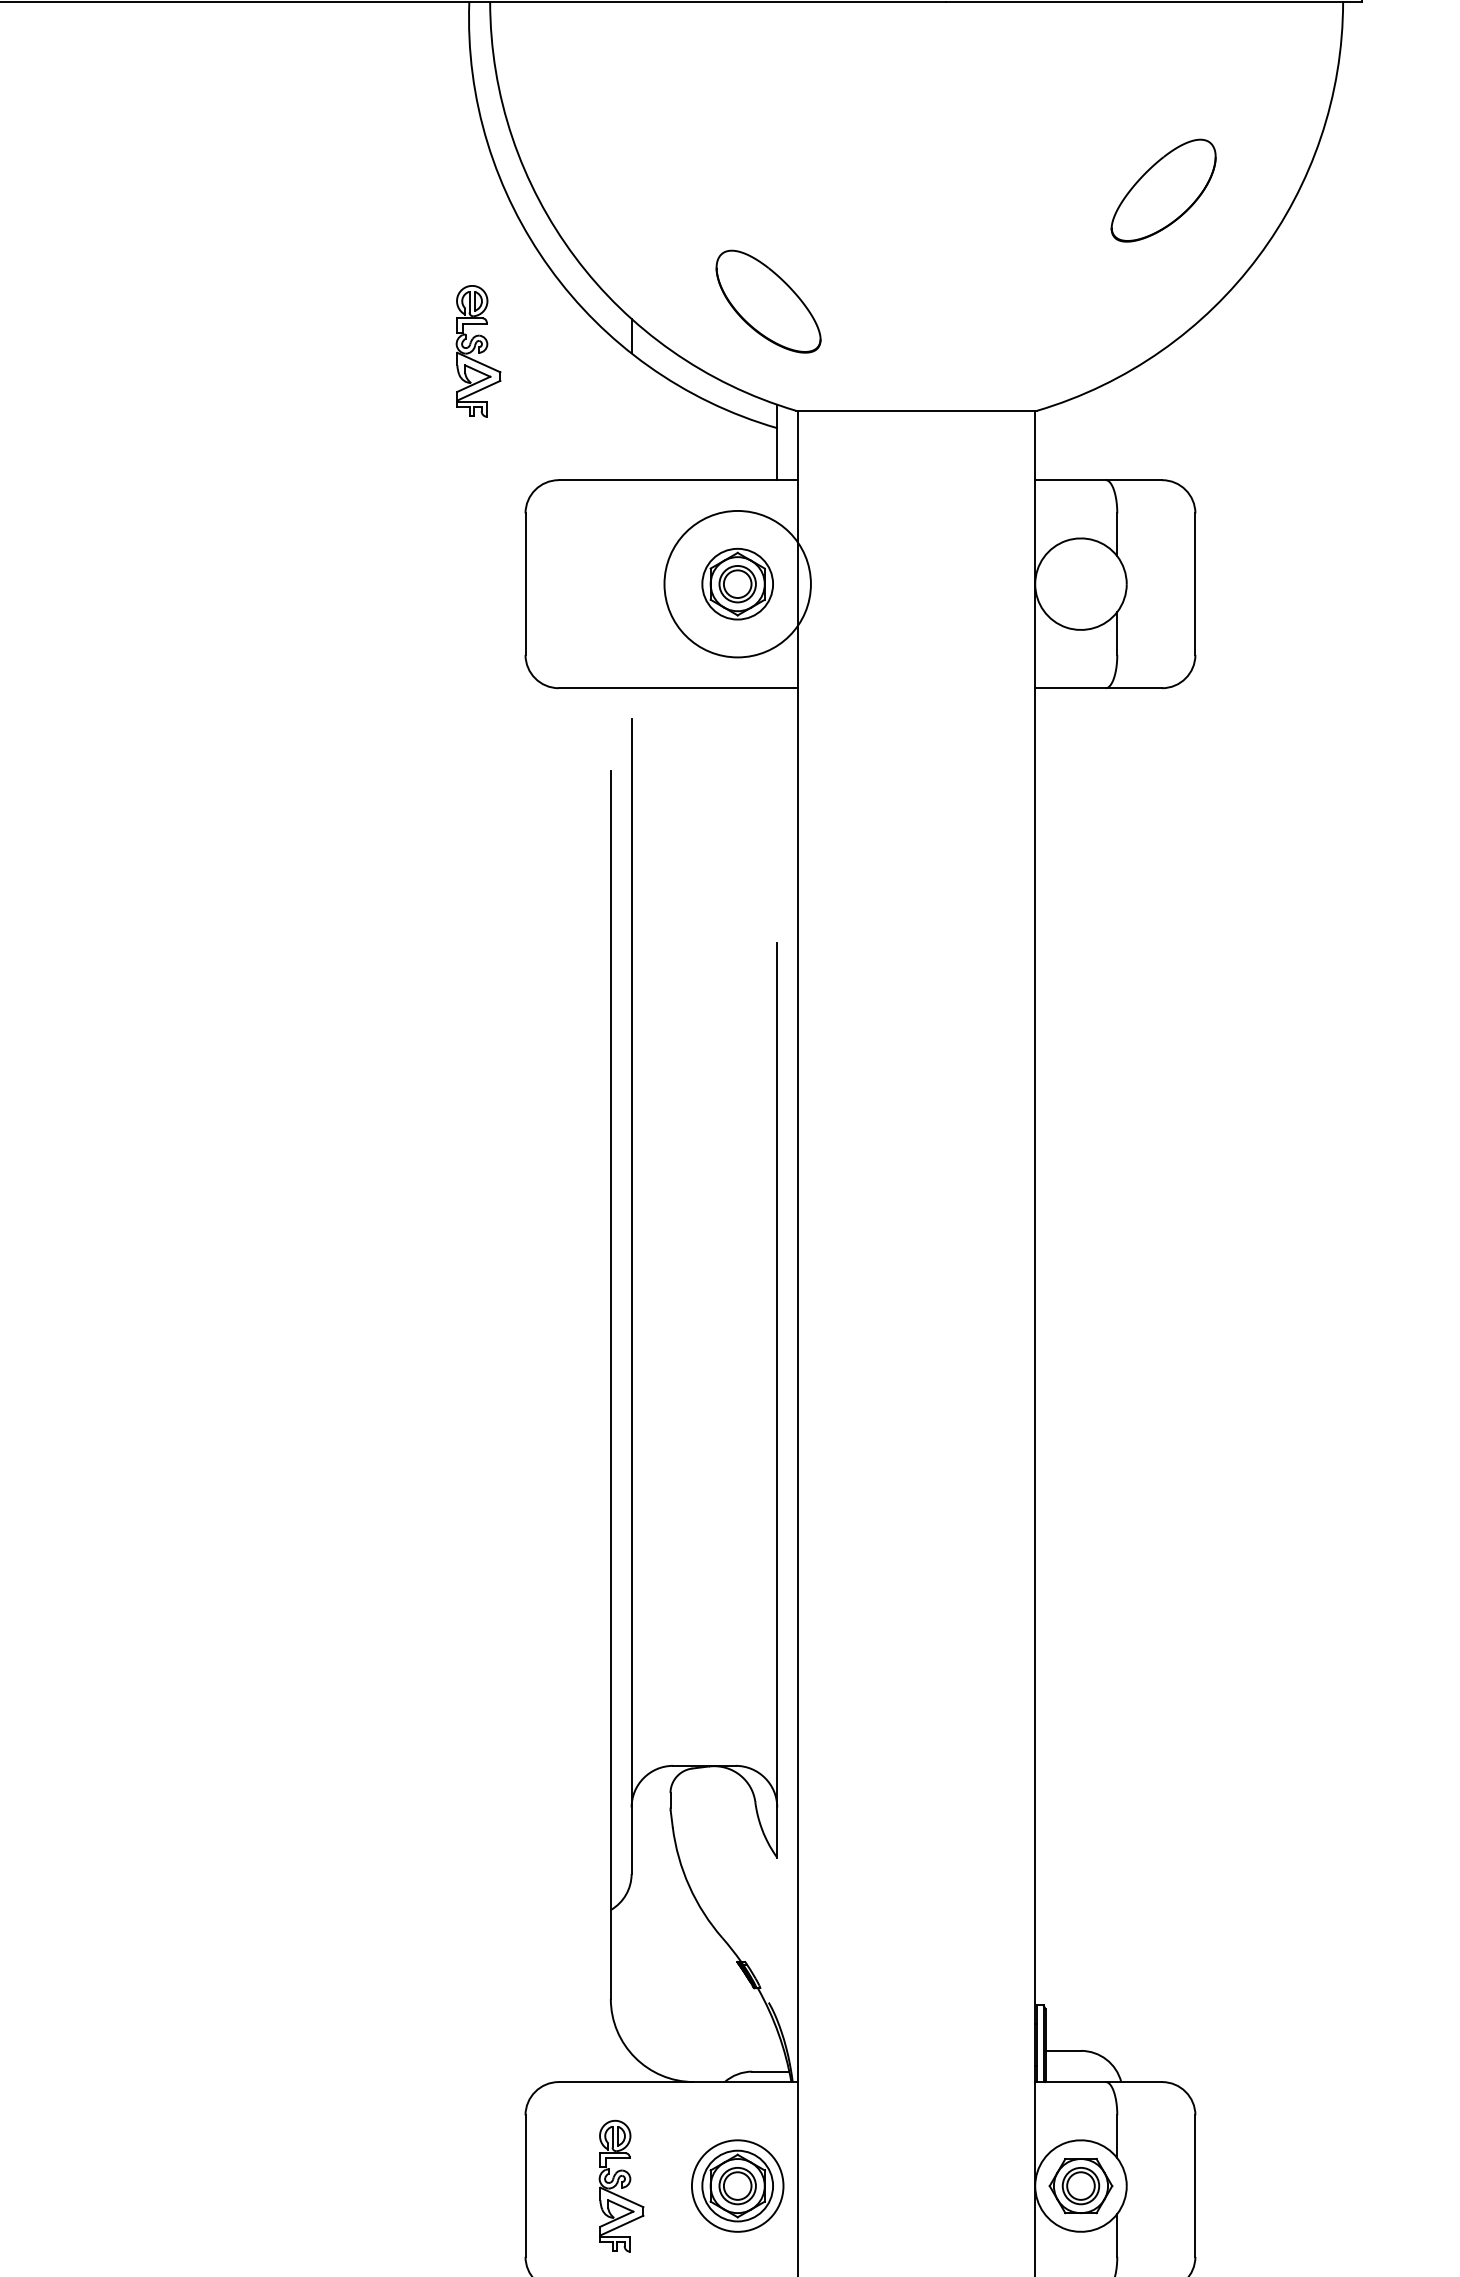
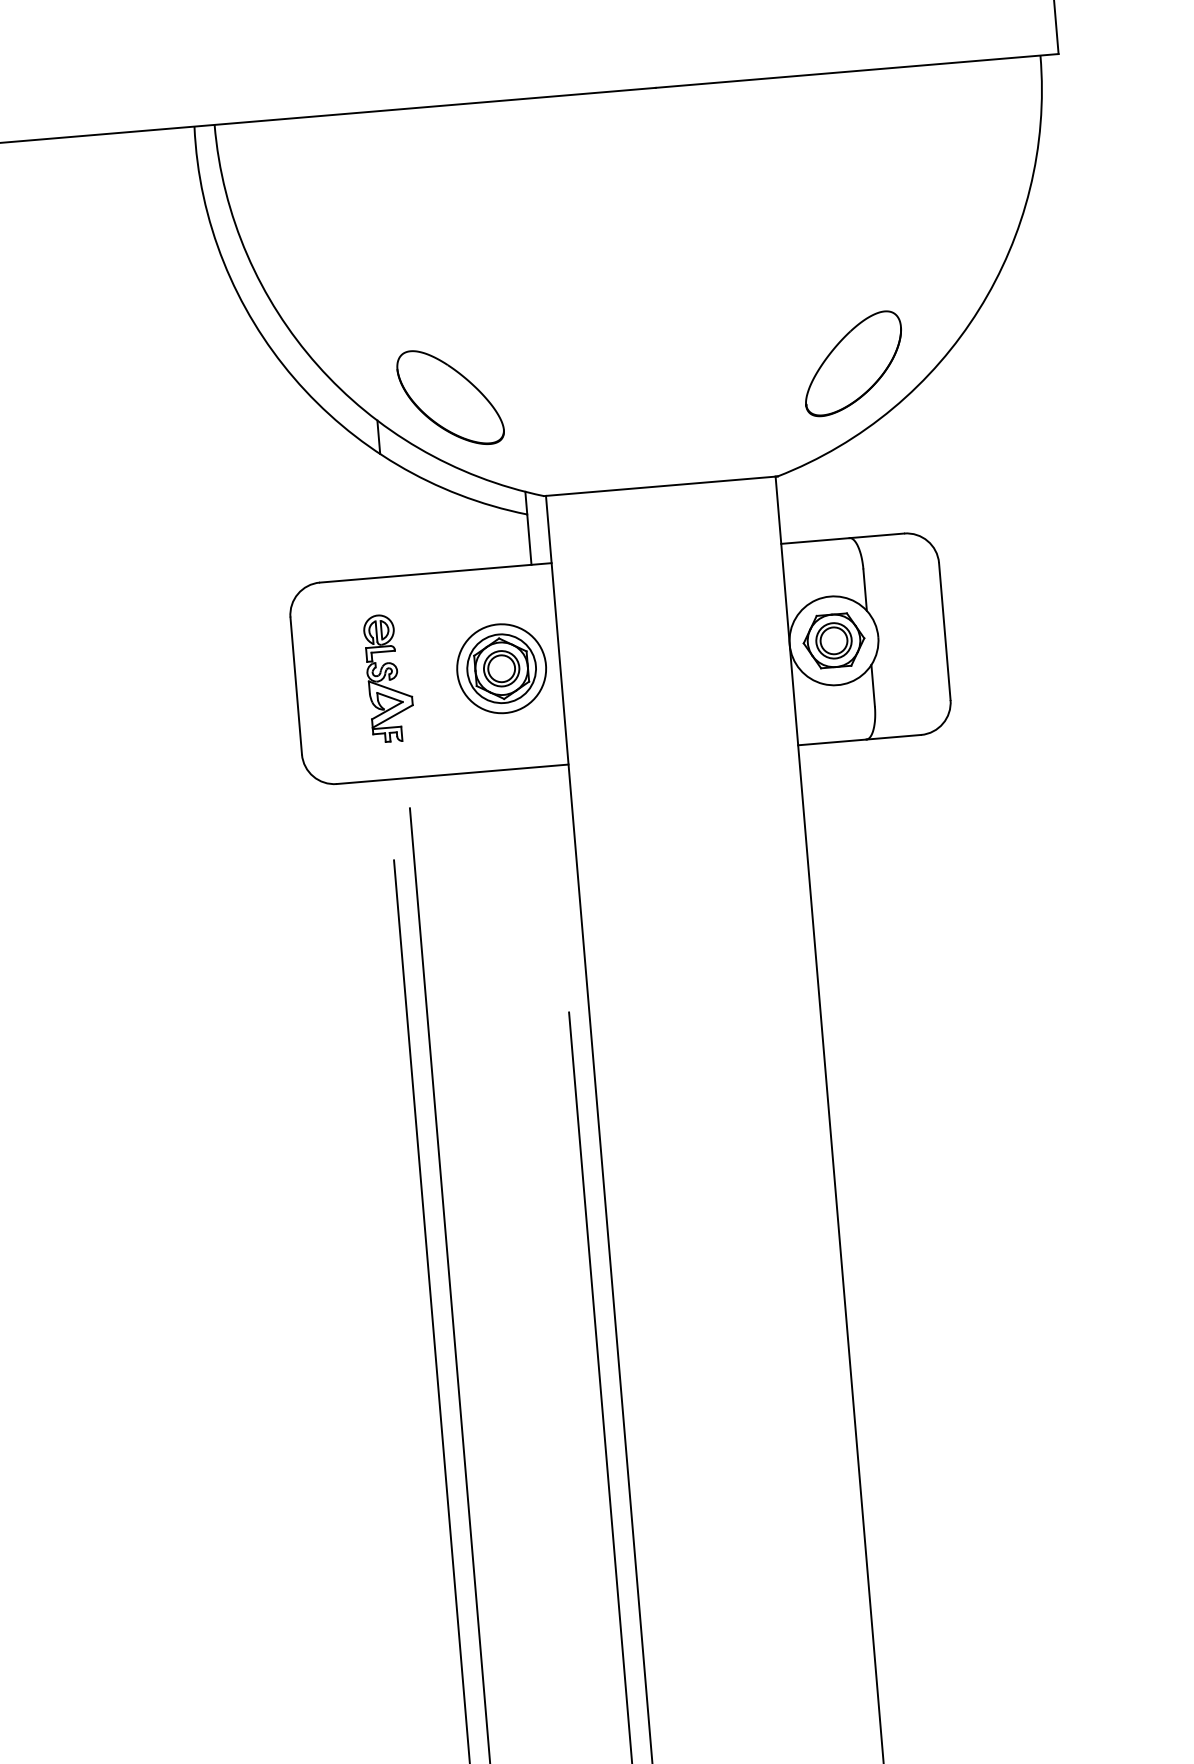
part: (1163, 190) -> (853, 363), moved
part: (768, 301) -> (450, 397), moved
part: (478, 351) -> (389, 678), moved
circle: (737, 583) -> (501, 668), size x0.62
part: (1080, 584) -> (833, 641), added

